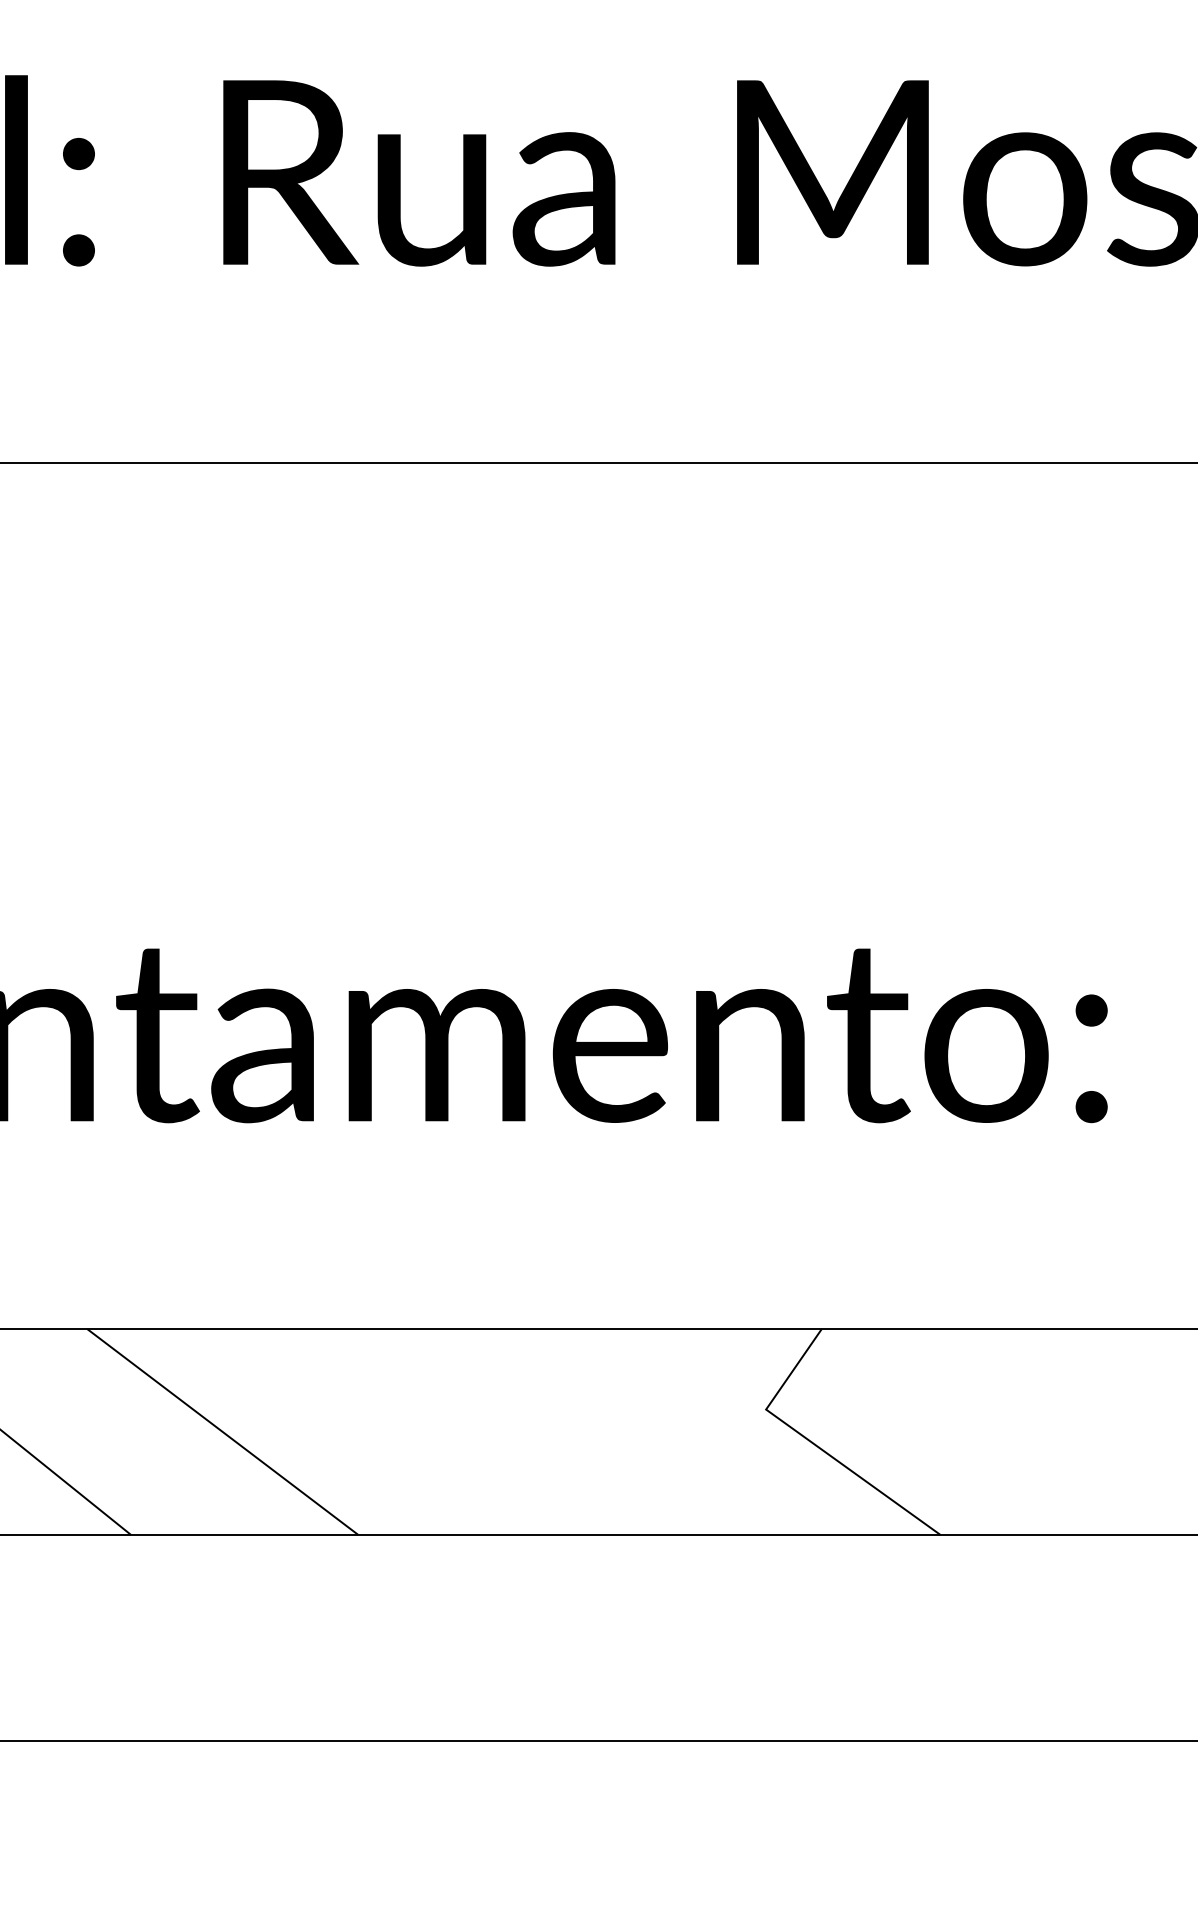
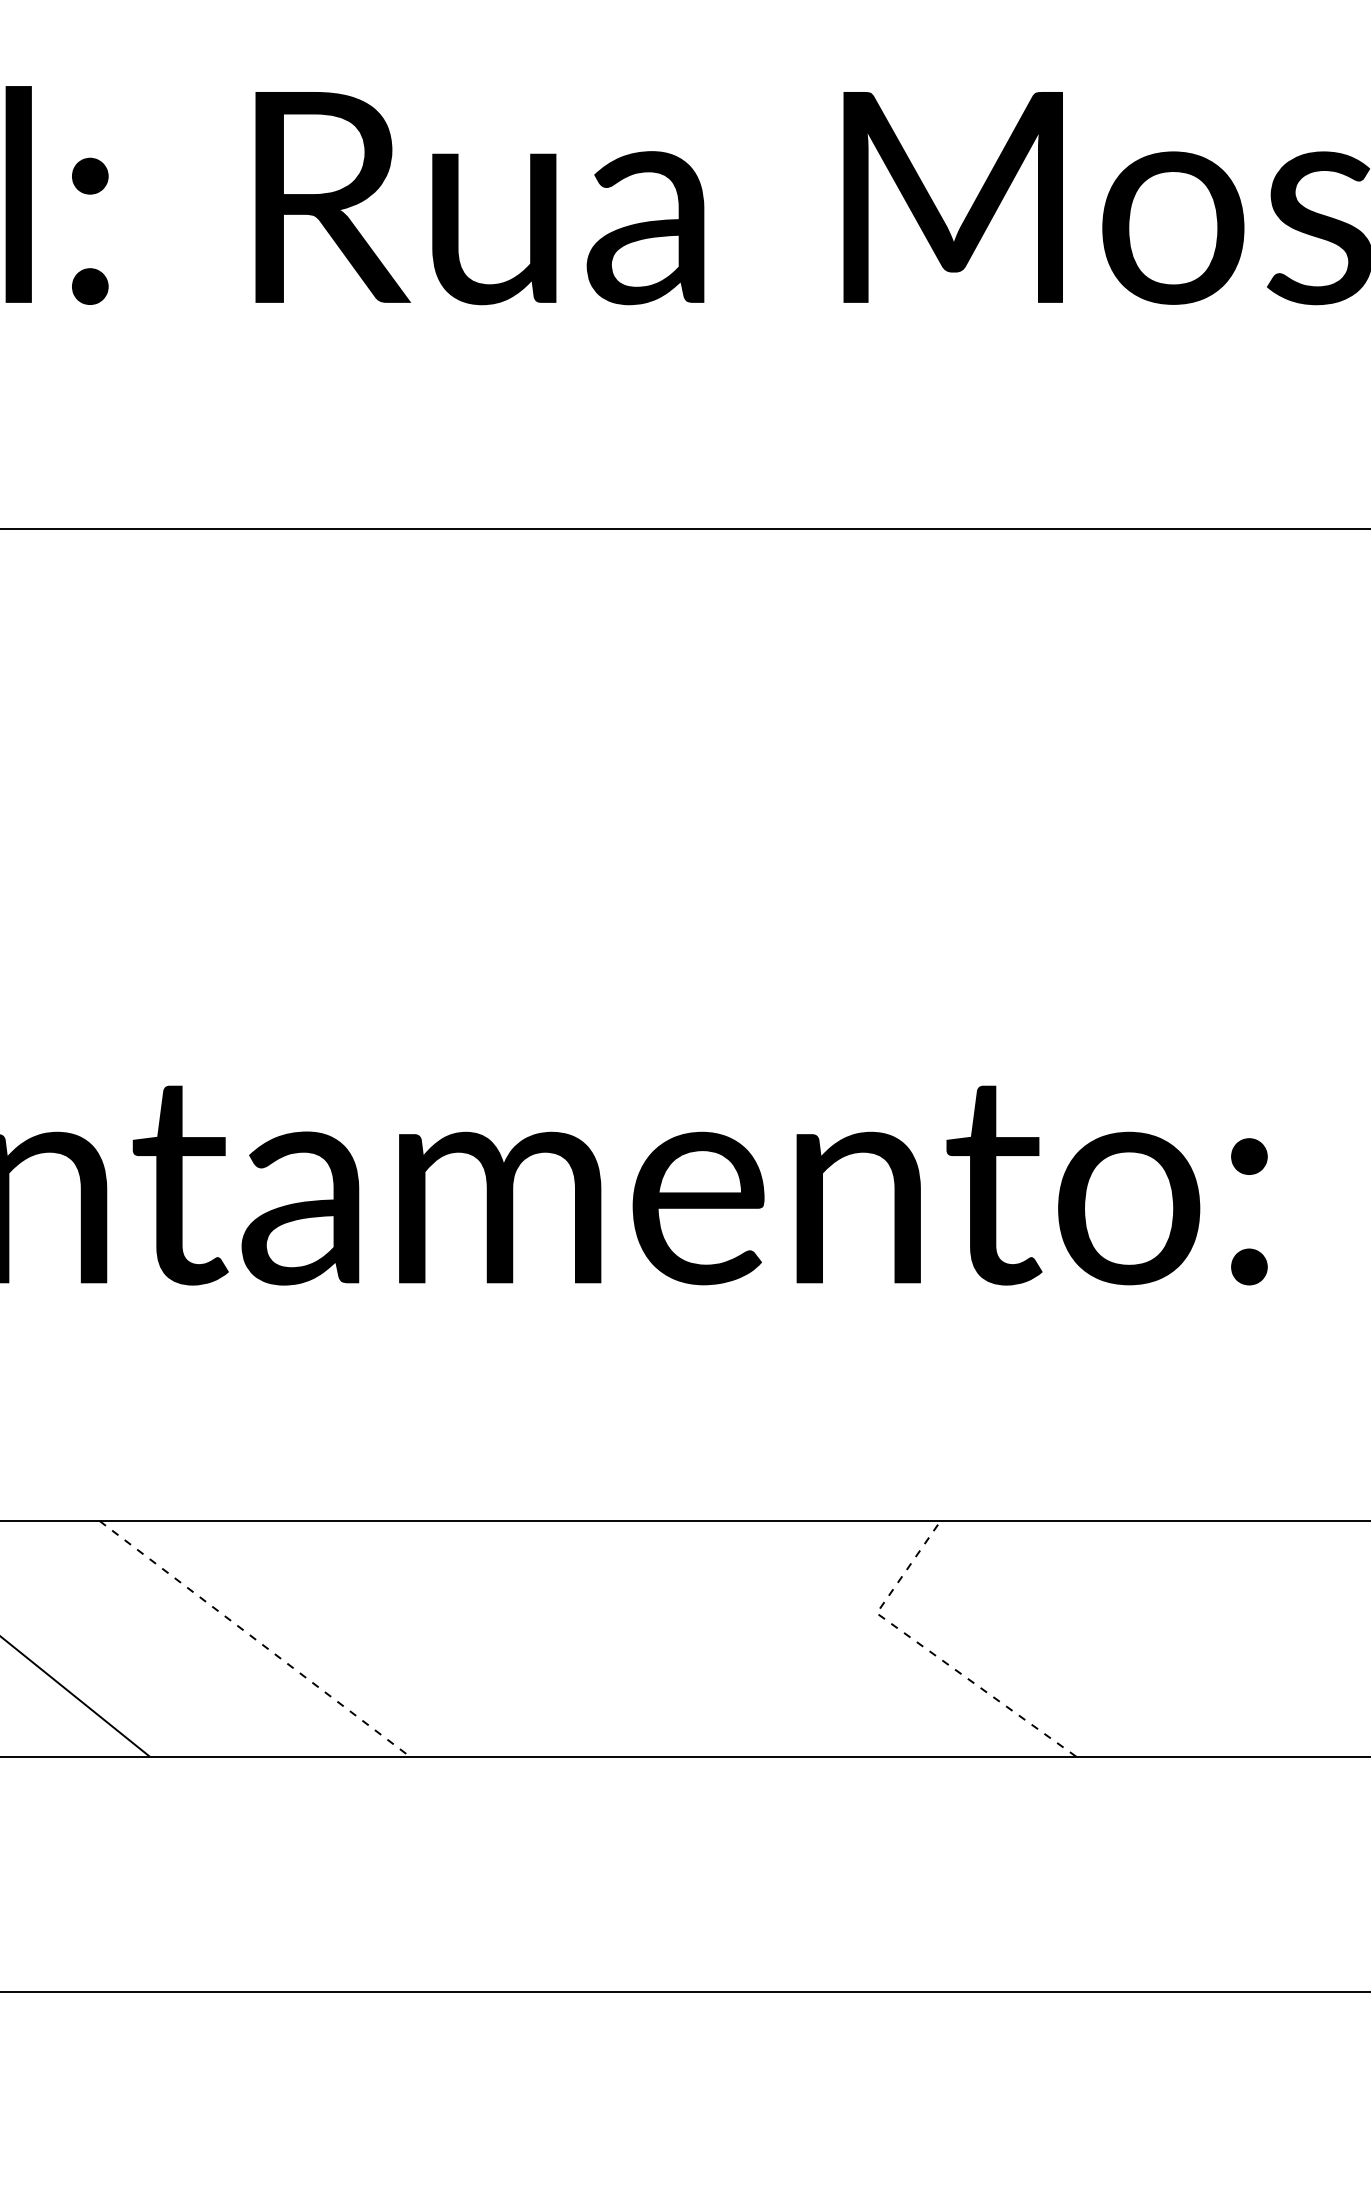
line: (222, 1431) -> (254, 1638), solid -> dashed
line: (813, 1442) -> (930, 1651), solid -> dashed

